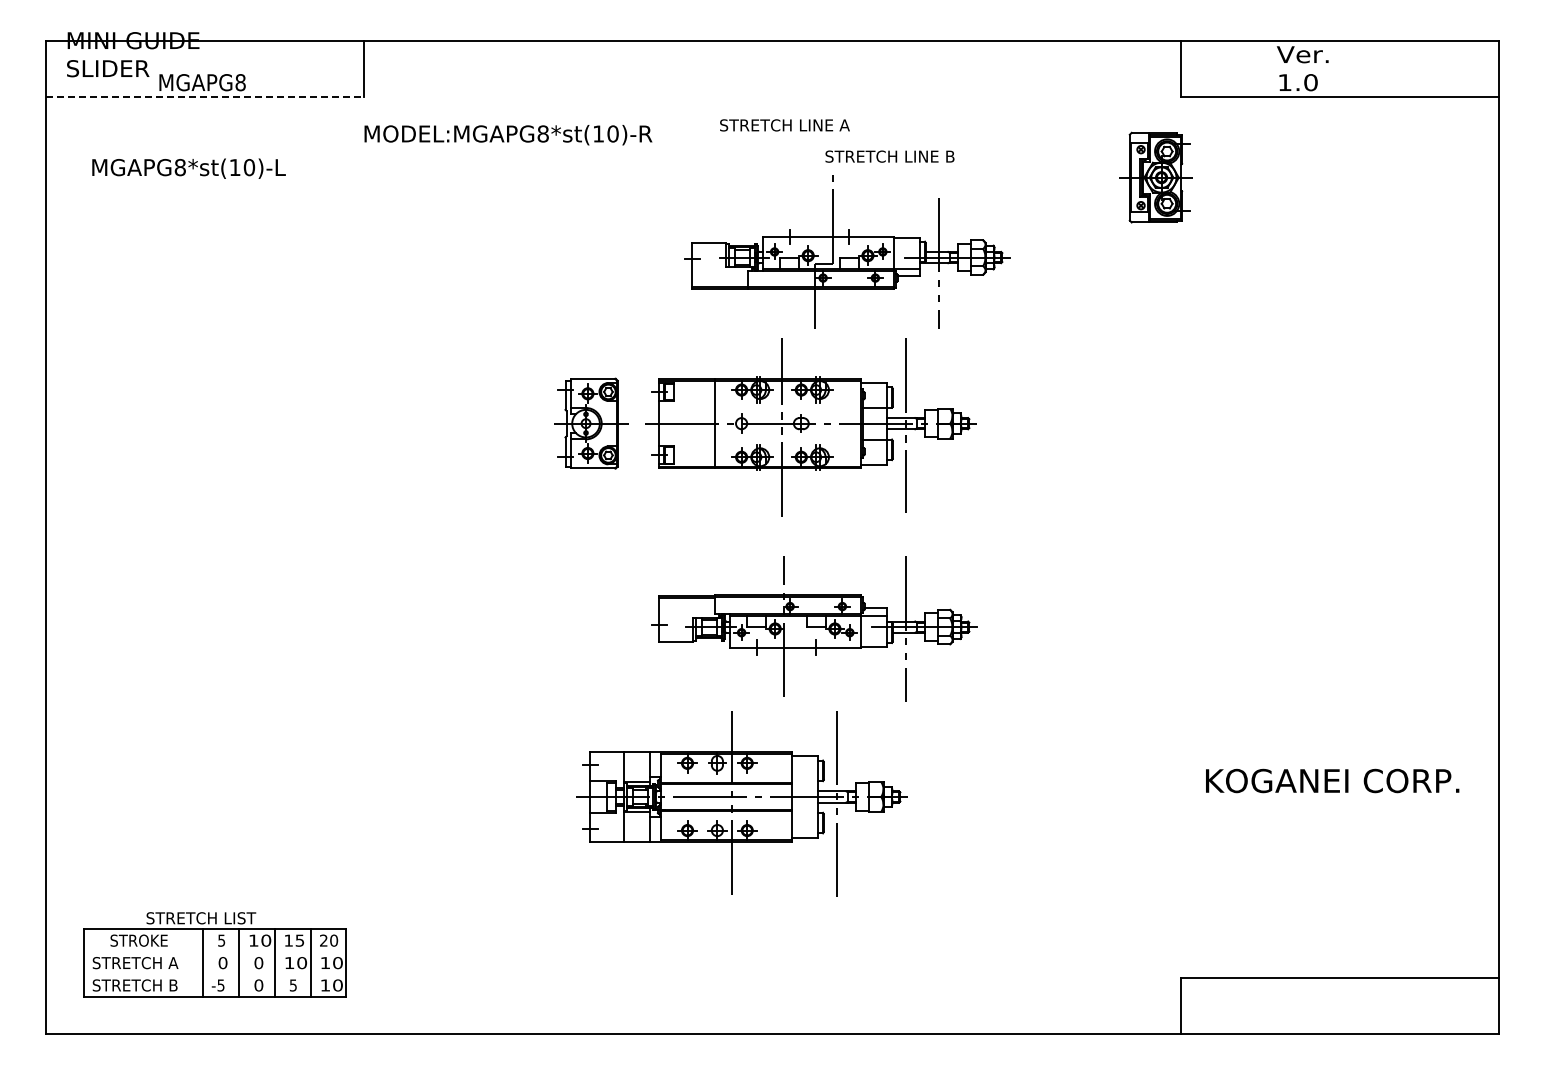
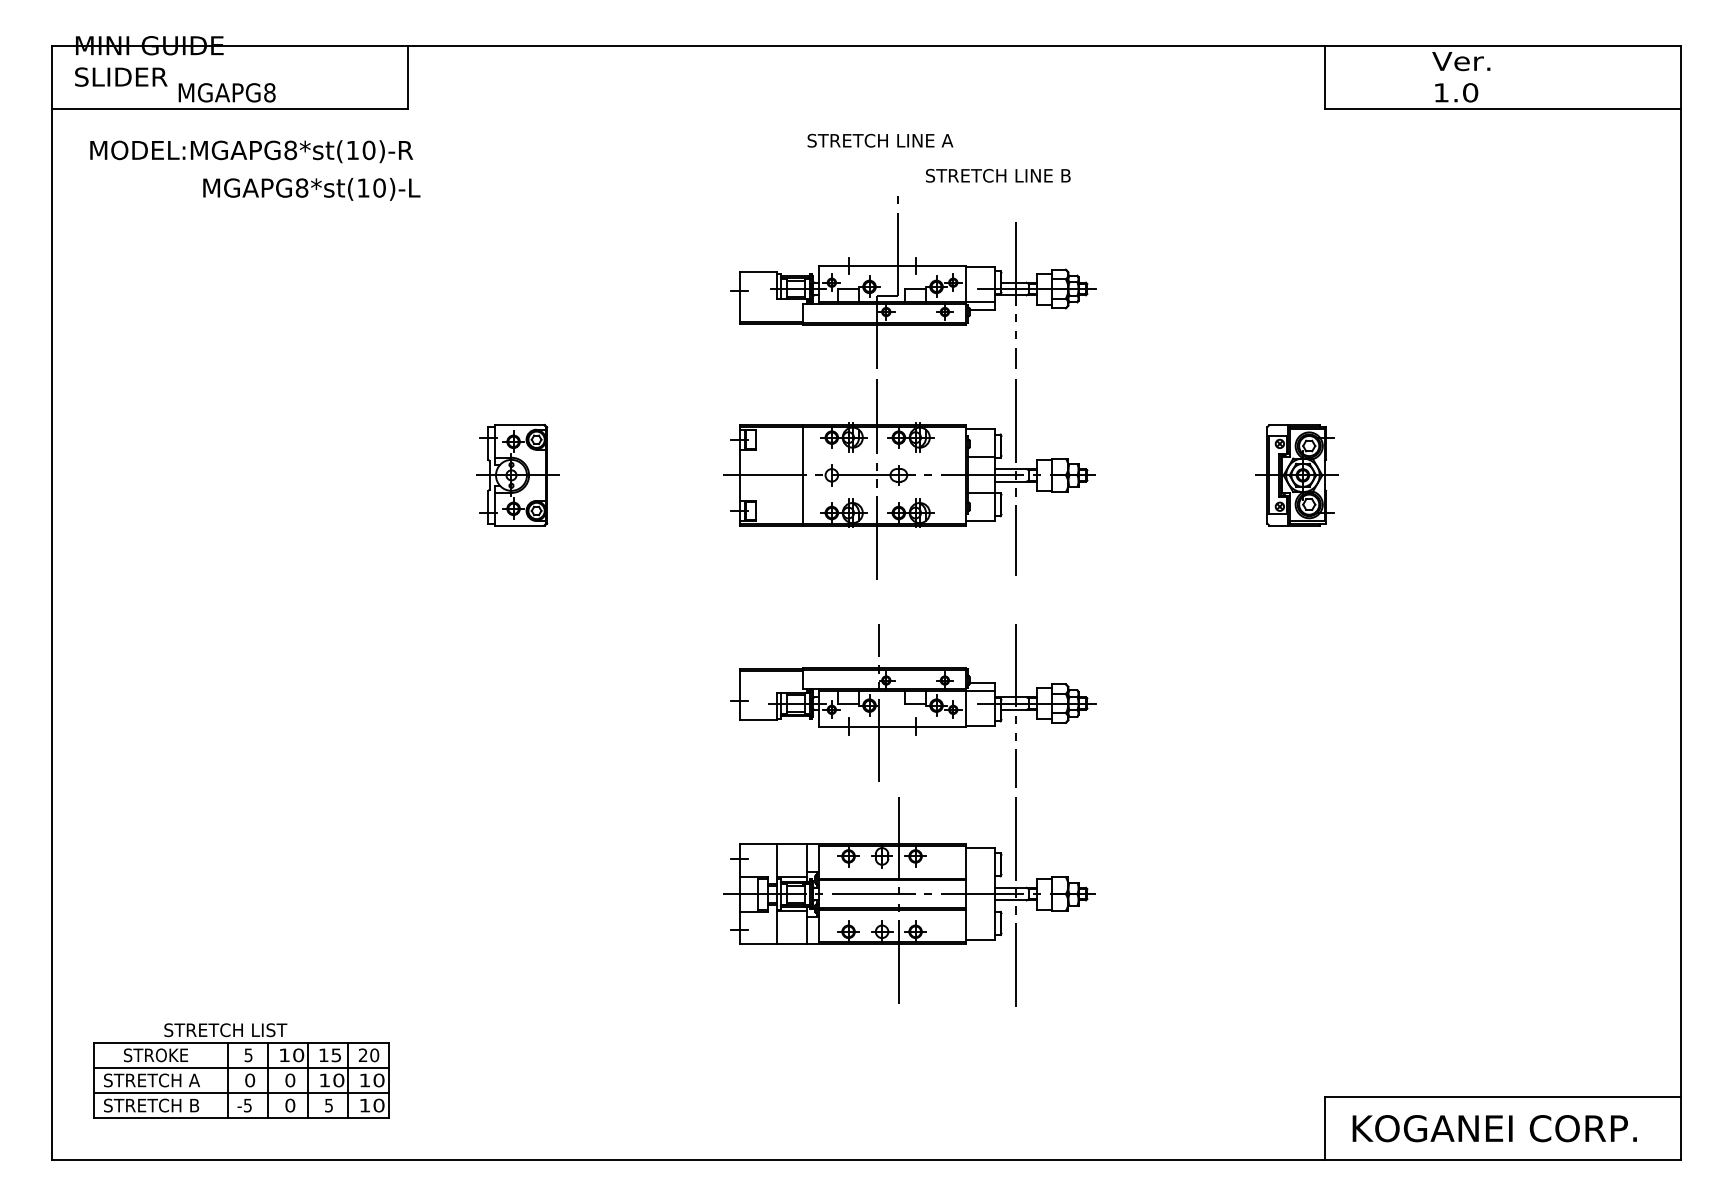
line: (204, 96) -> (229, 108), dashed -> solid
text: (508, 135) -> (251, 152), moved
text: (188, 168) -> (311, 189), moved
part: (1155, 177) -> (1296, 475), moved
part: (847, 251) -> (913, 282), moved
part: (591, 423) -> (517, 475), moved
text: (1332, 780) -> (1494, 1128), moved
part: (741, 803) -> (909, 901), moved
line: (214, 951) -> (240, 1067), added
line: (214, 974) -> (240, 1093), added

